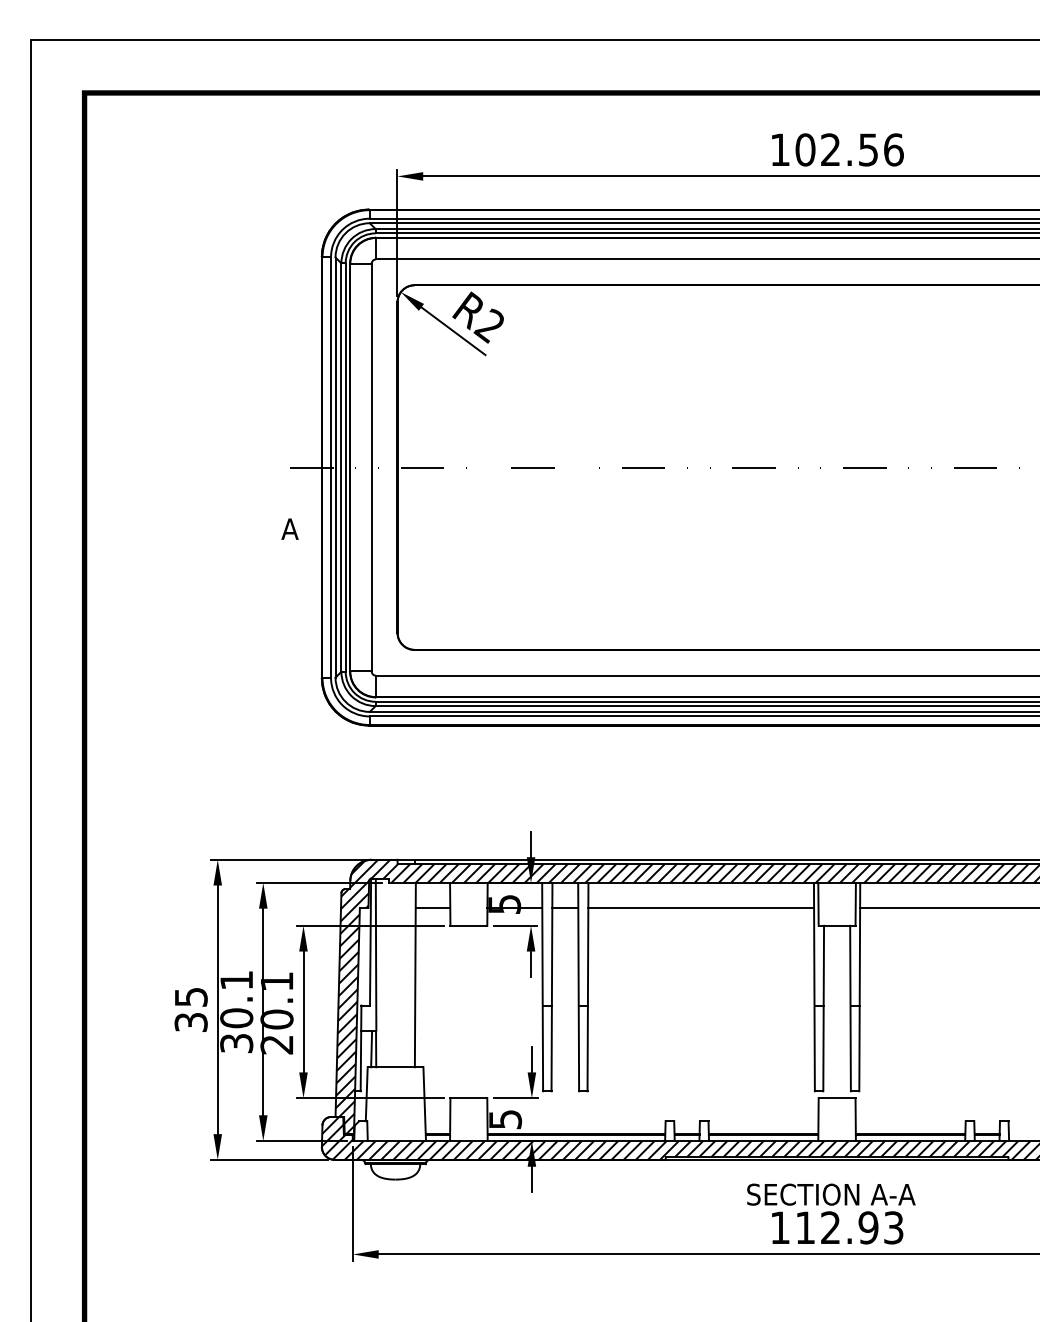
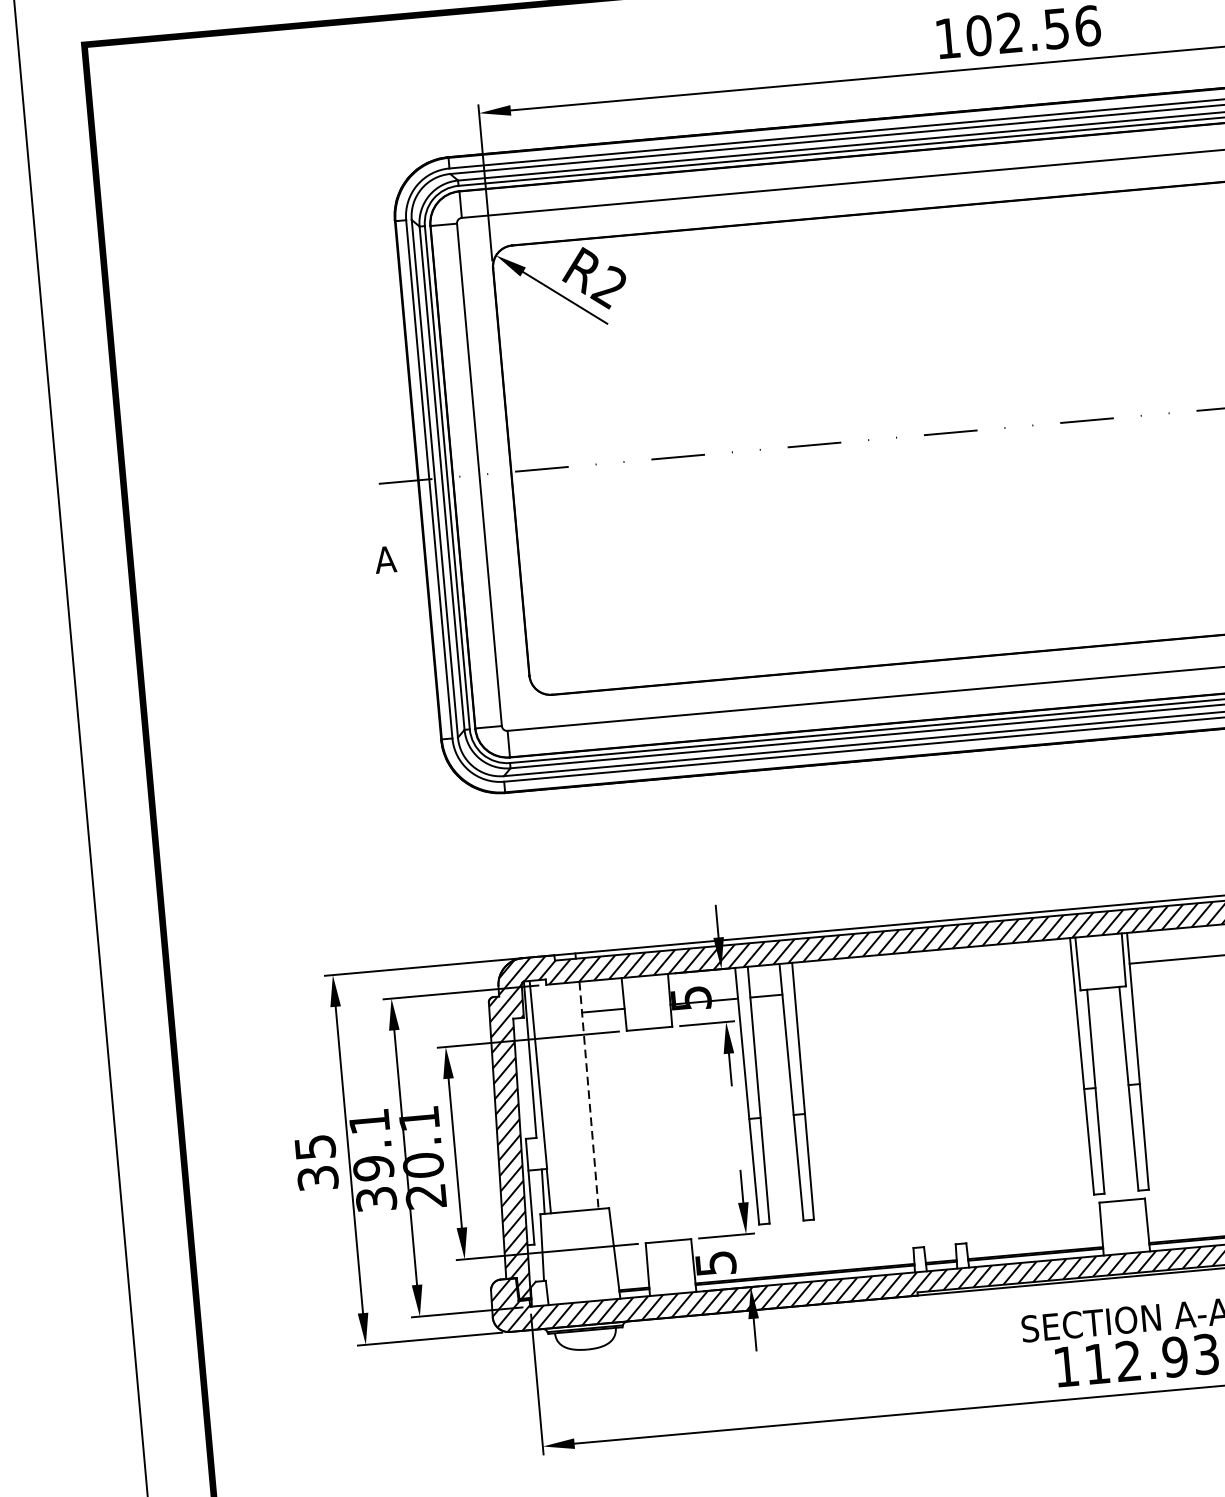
line: (701, 907) -> (934, 980), removed
line: (415, 975) -> (589, 1095), solid -> dashed
text: (236, 1018) -> (373, 1168), 30.1 -> 39.1

